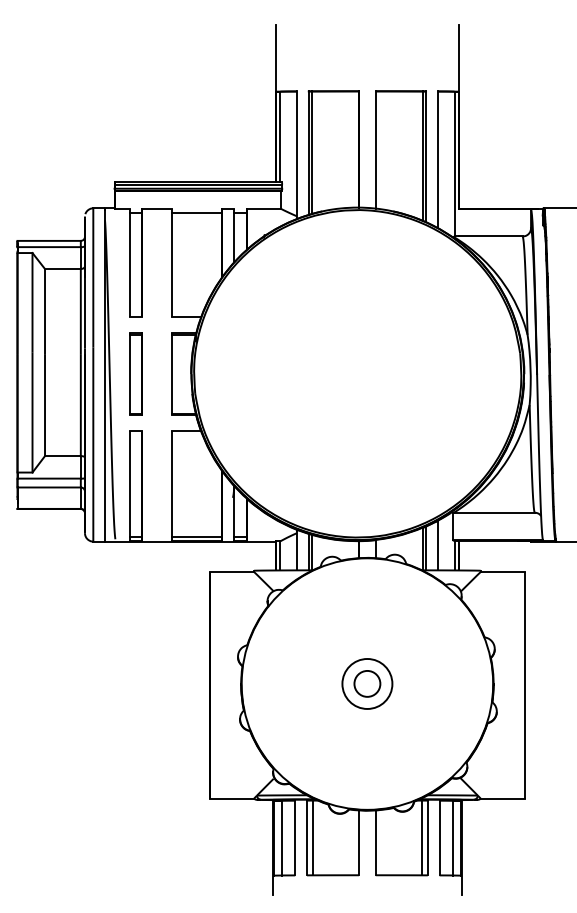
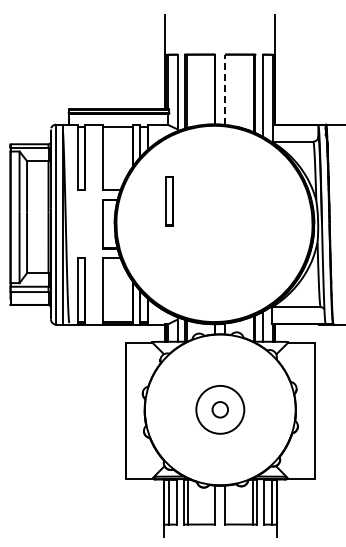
line: (376, 149) -> (225, 89), solid -> dashed
part: (135, 374) -> (169, 201), moved
circle: (367, 683) -> (220, 409), size x1.6

